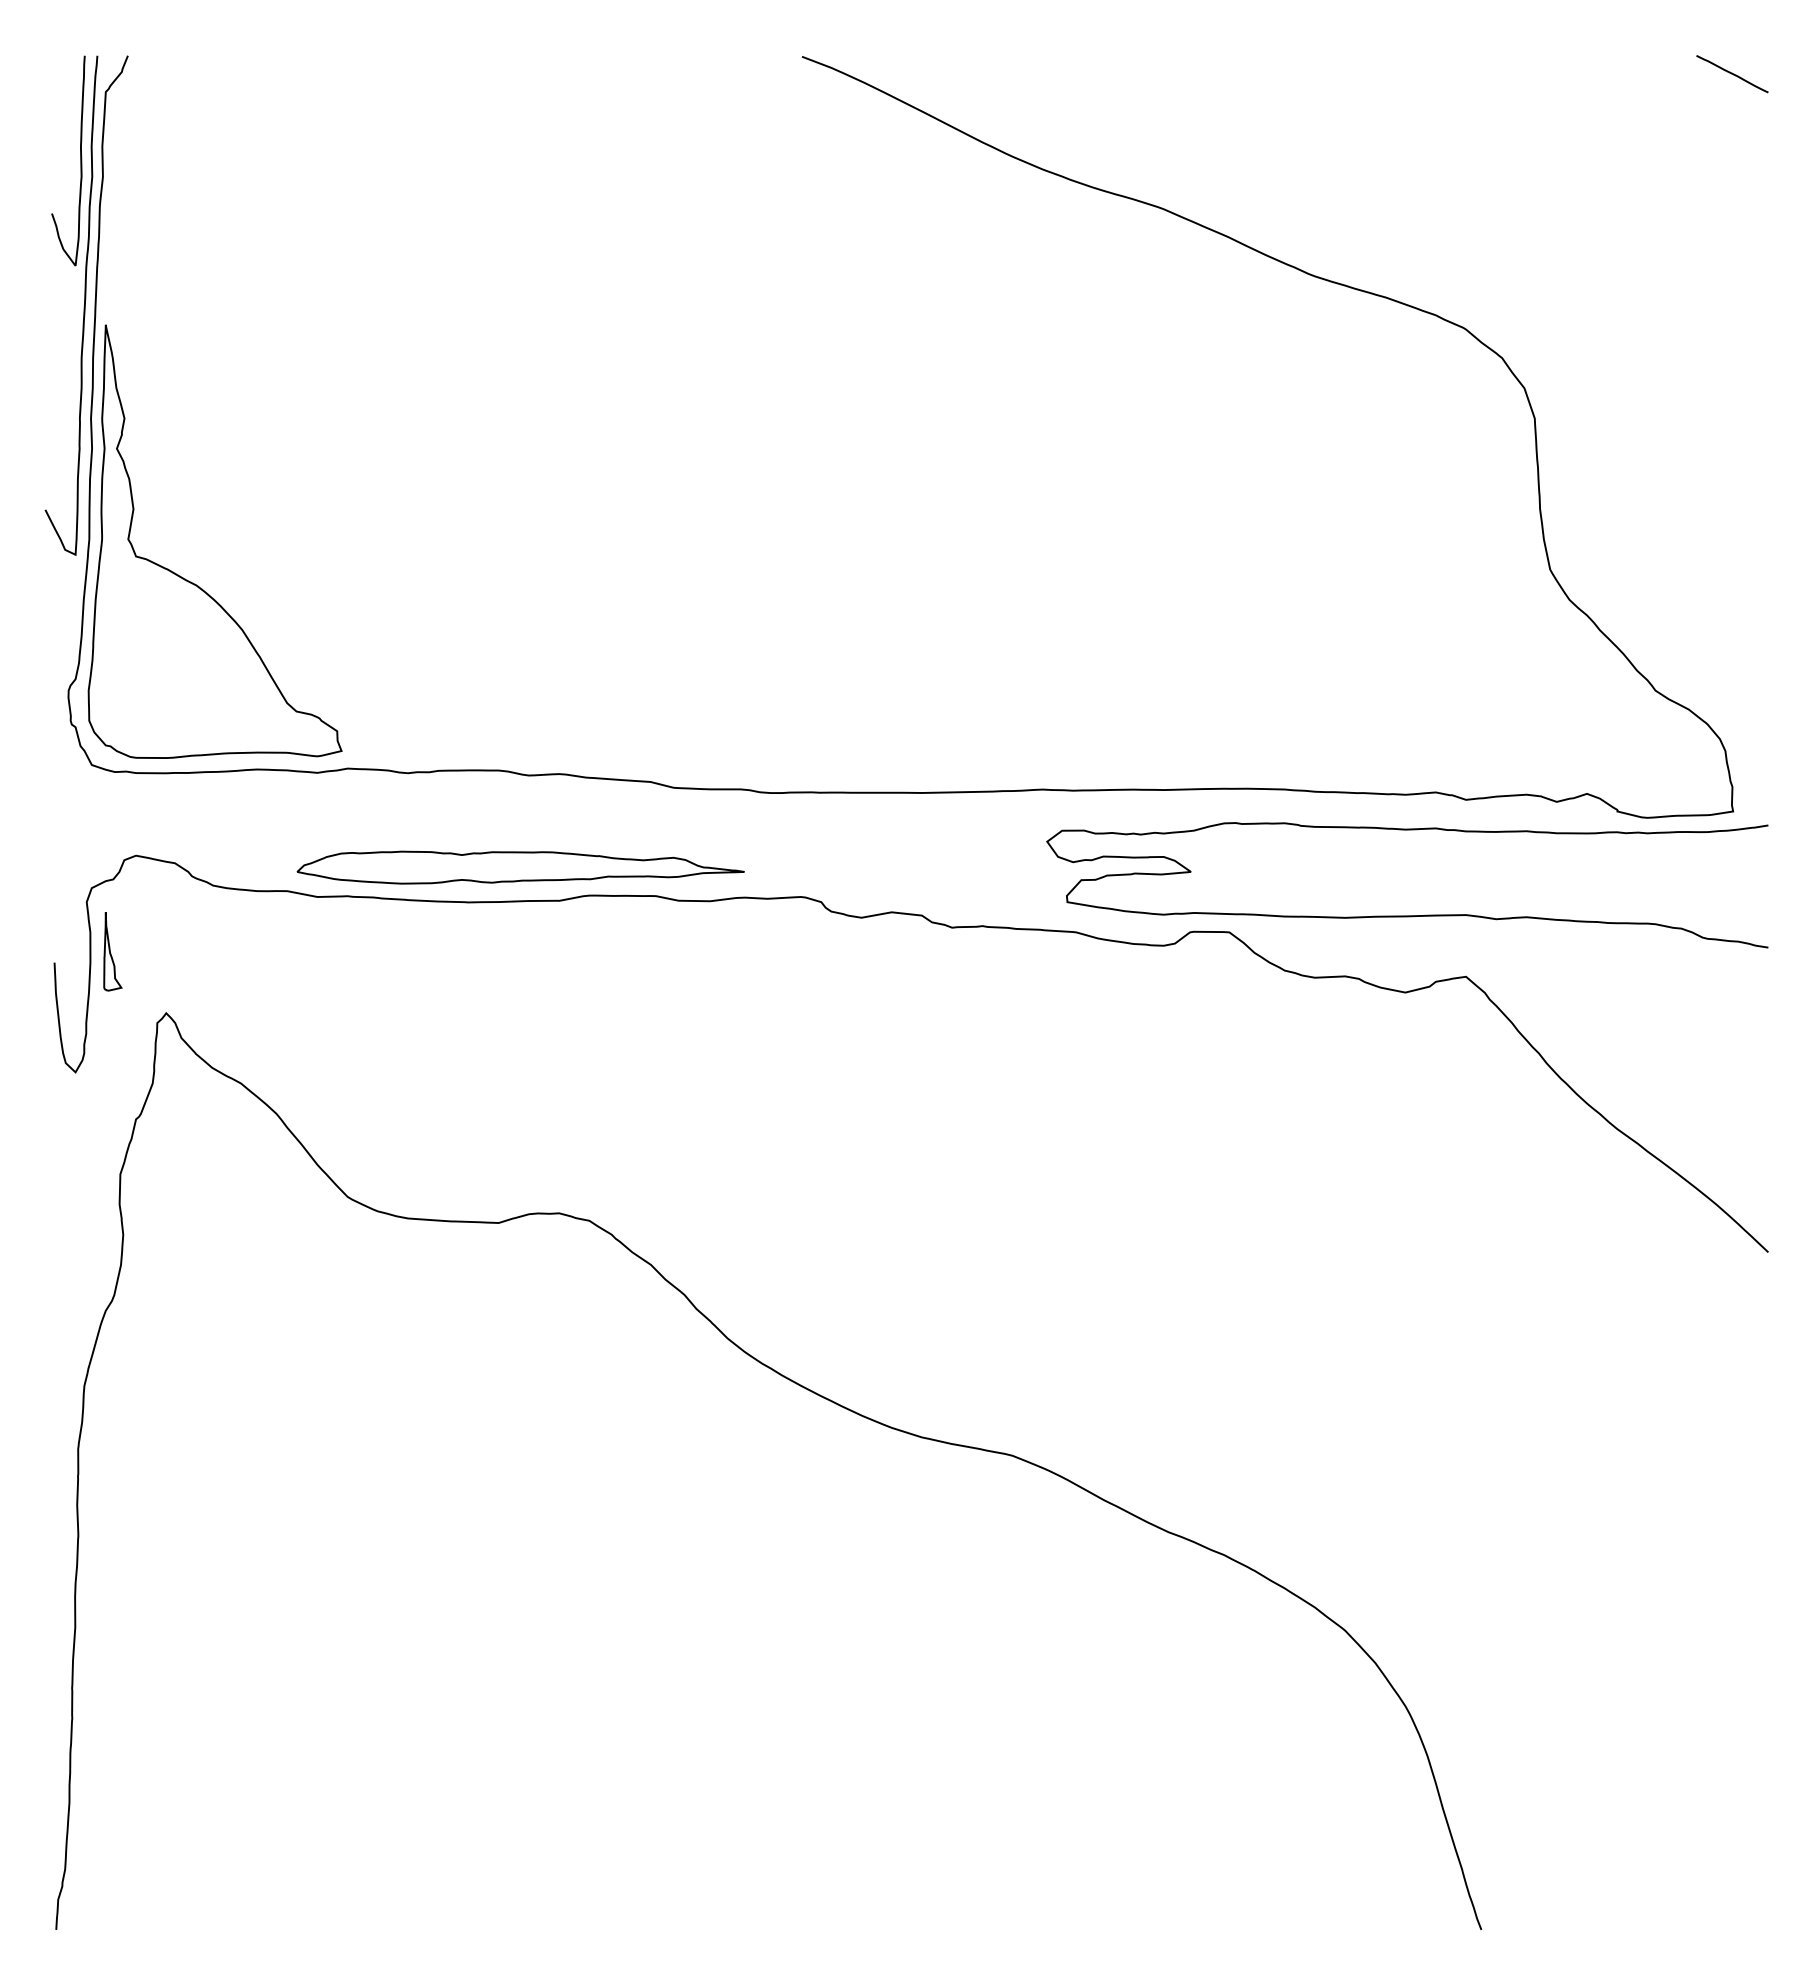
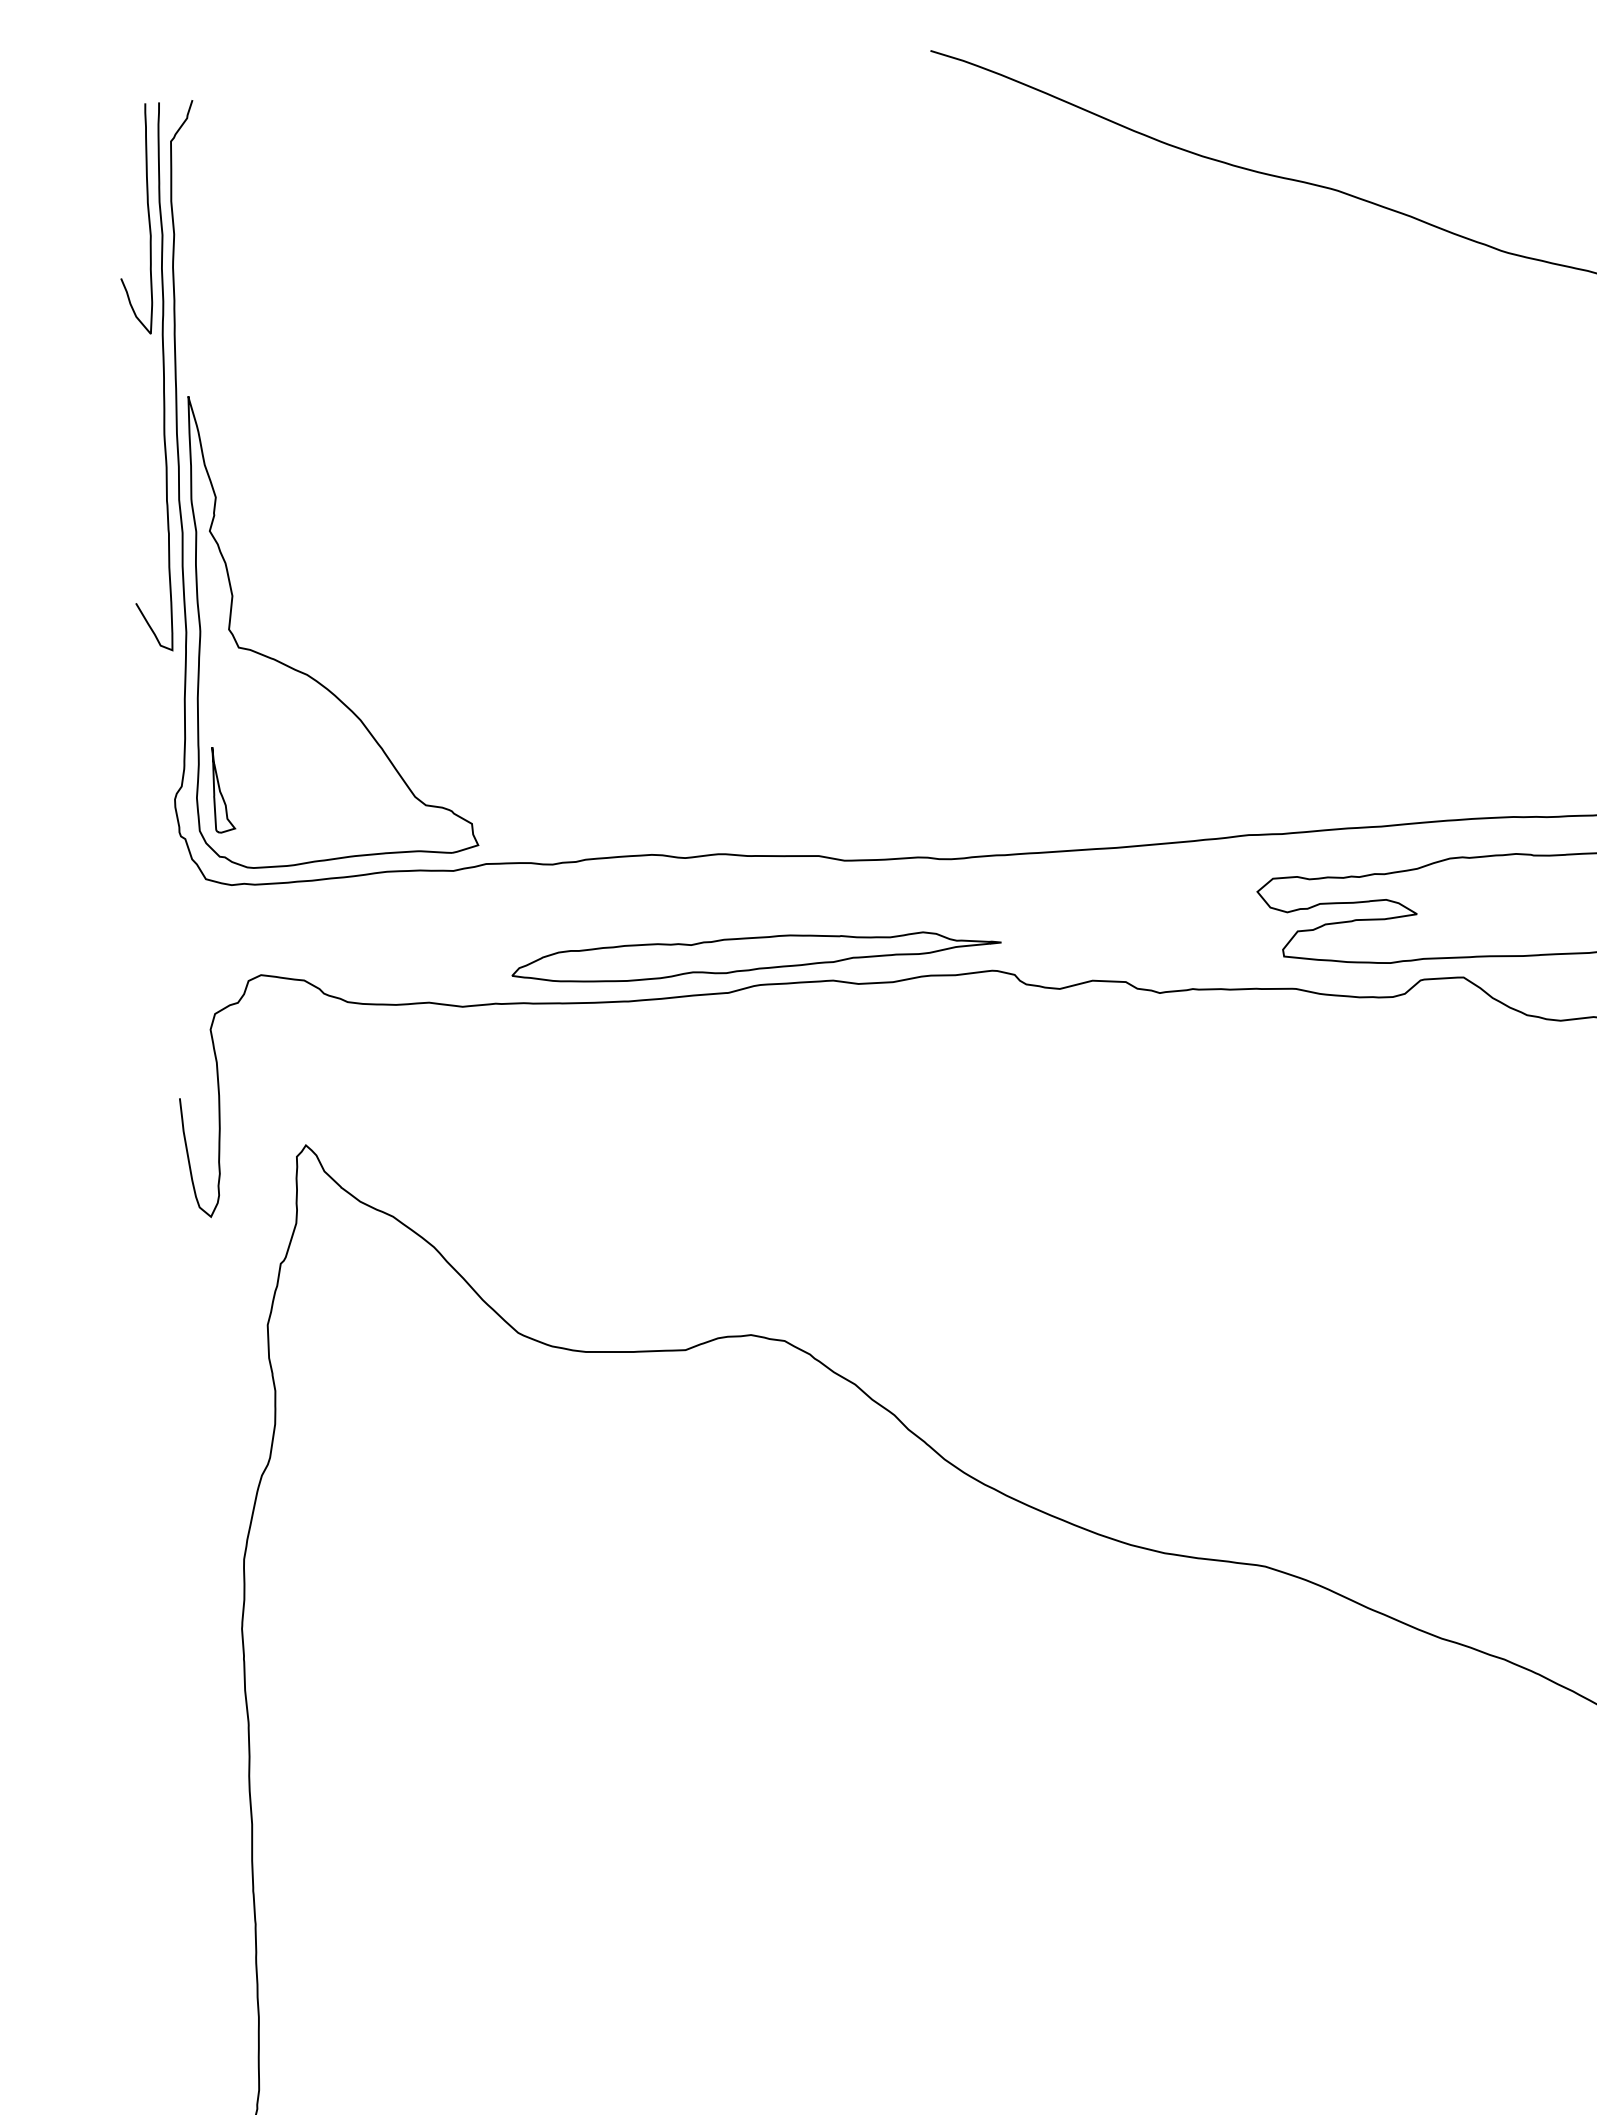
part: (520, 867) -> (756, 954), moved
part: (112, 951) -> (222, 789), moved

